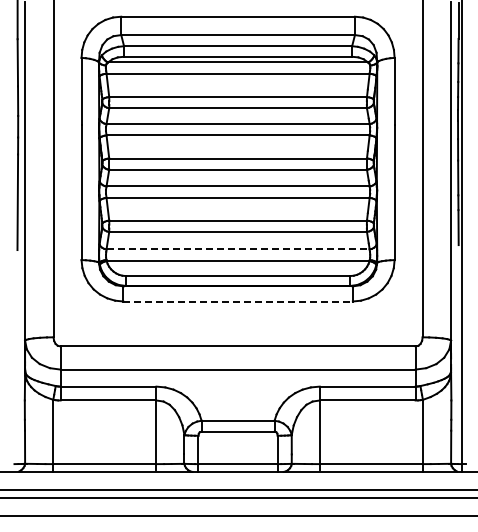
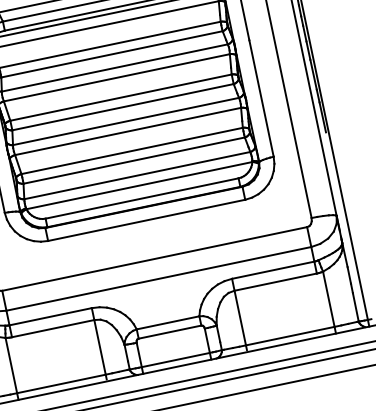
line: (238, 249) -> (137, 175), dashed -> solid
line: (238, 301) -> (147, 220), dashed -> solid

